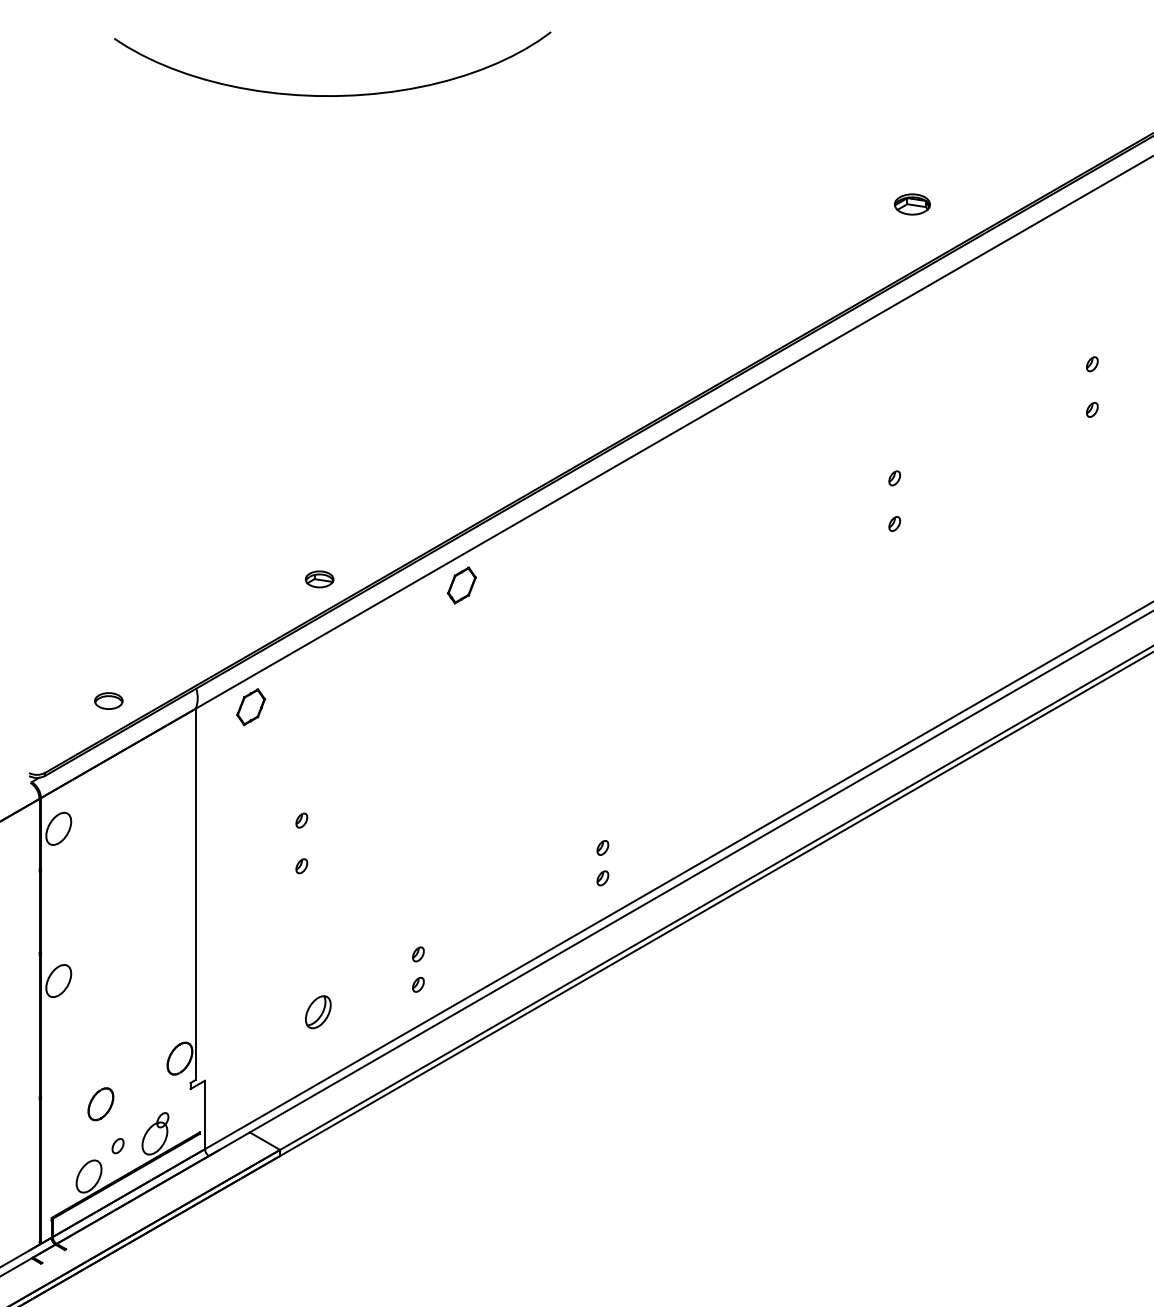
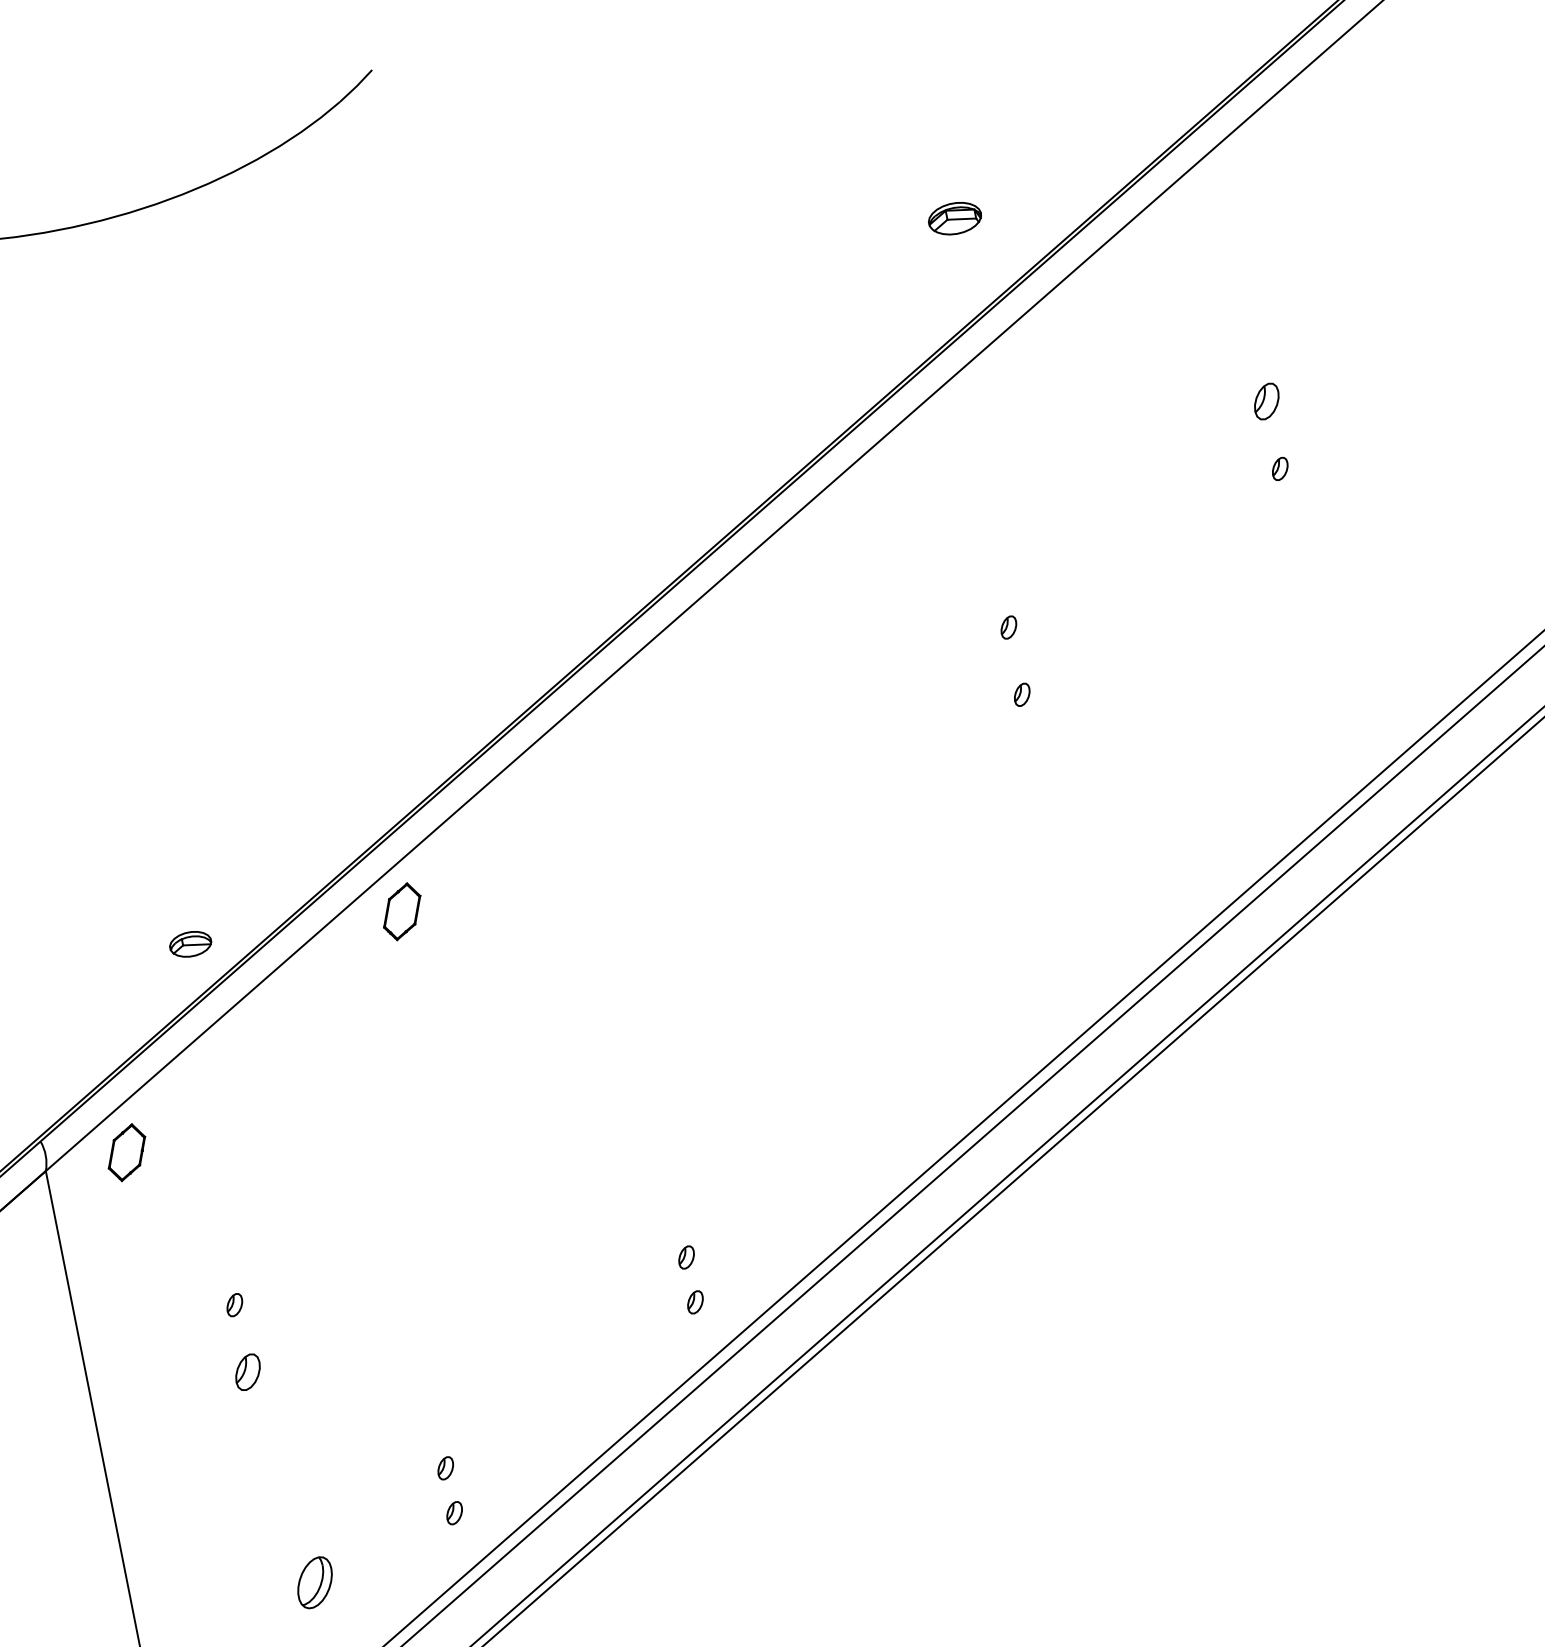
part: (1092, 364) -> (1267, 401), size x1.6
part: (301, 866) -> (247, 1372), size x1.6

